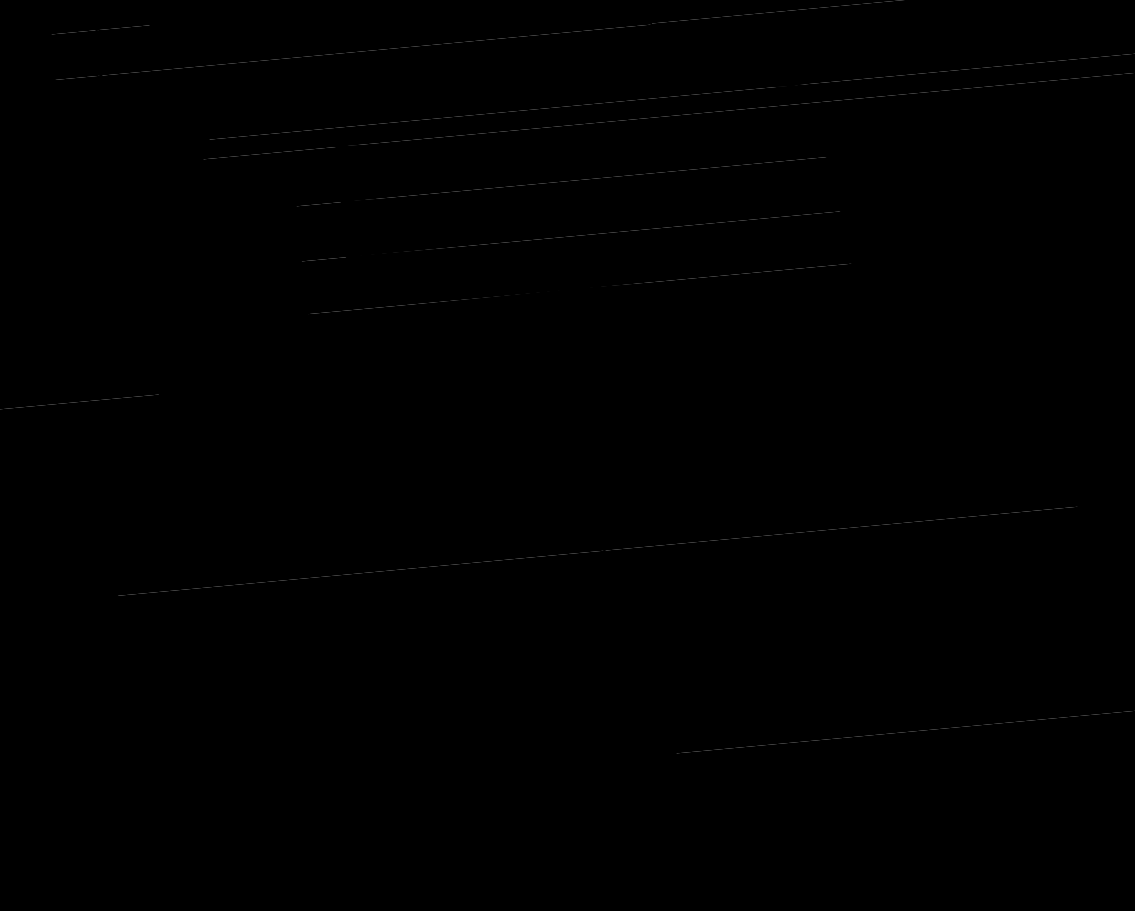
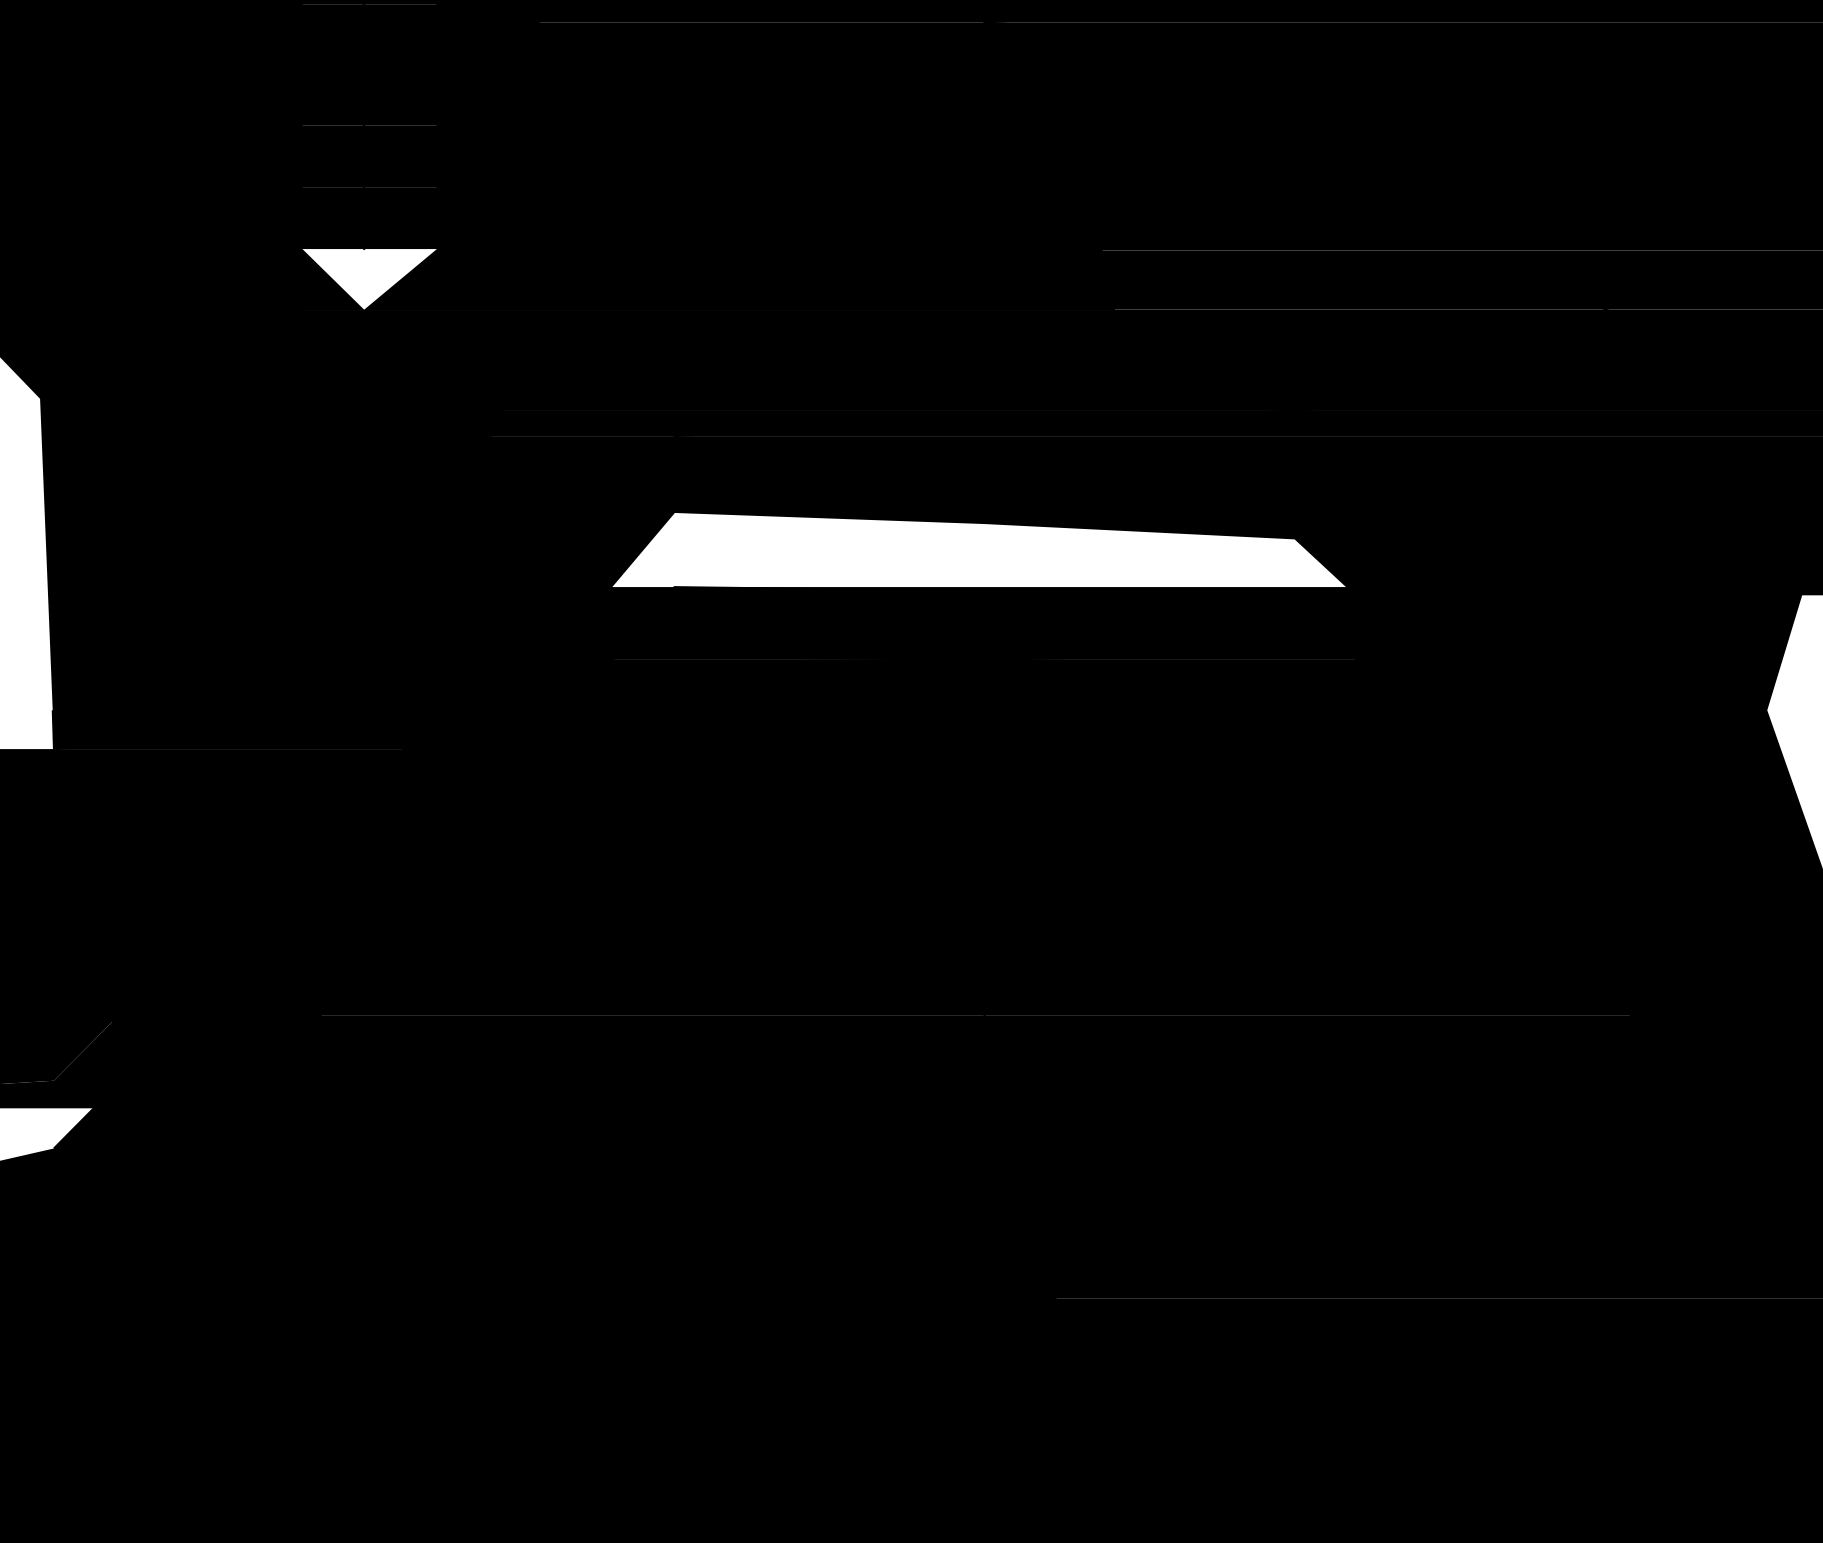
fill: (102, 52) -> (369, 279), removed
fill: (568, 208) -> (979, 549), removed

